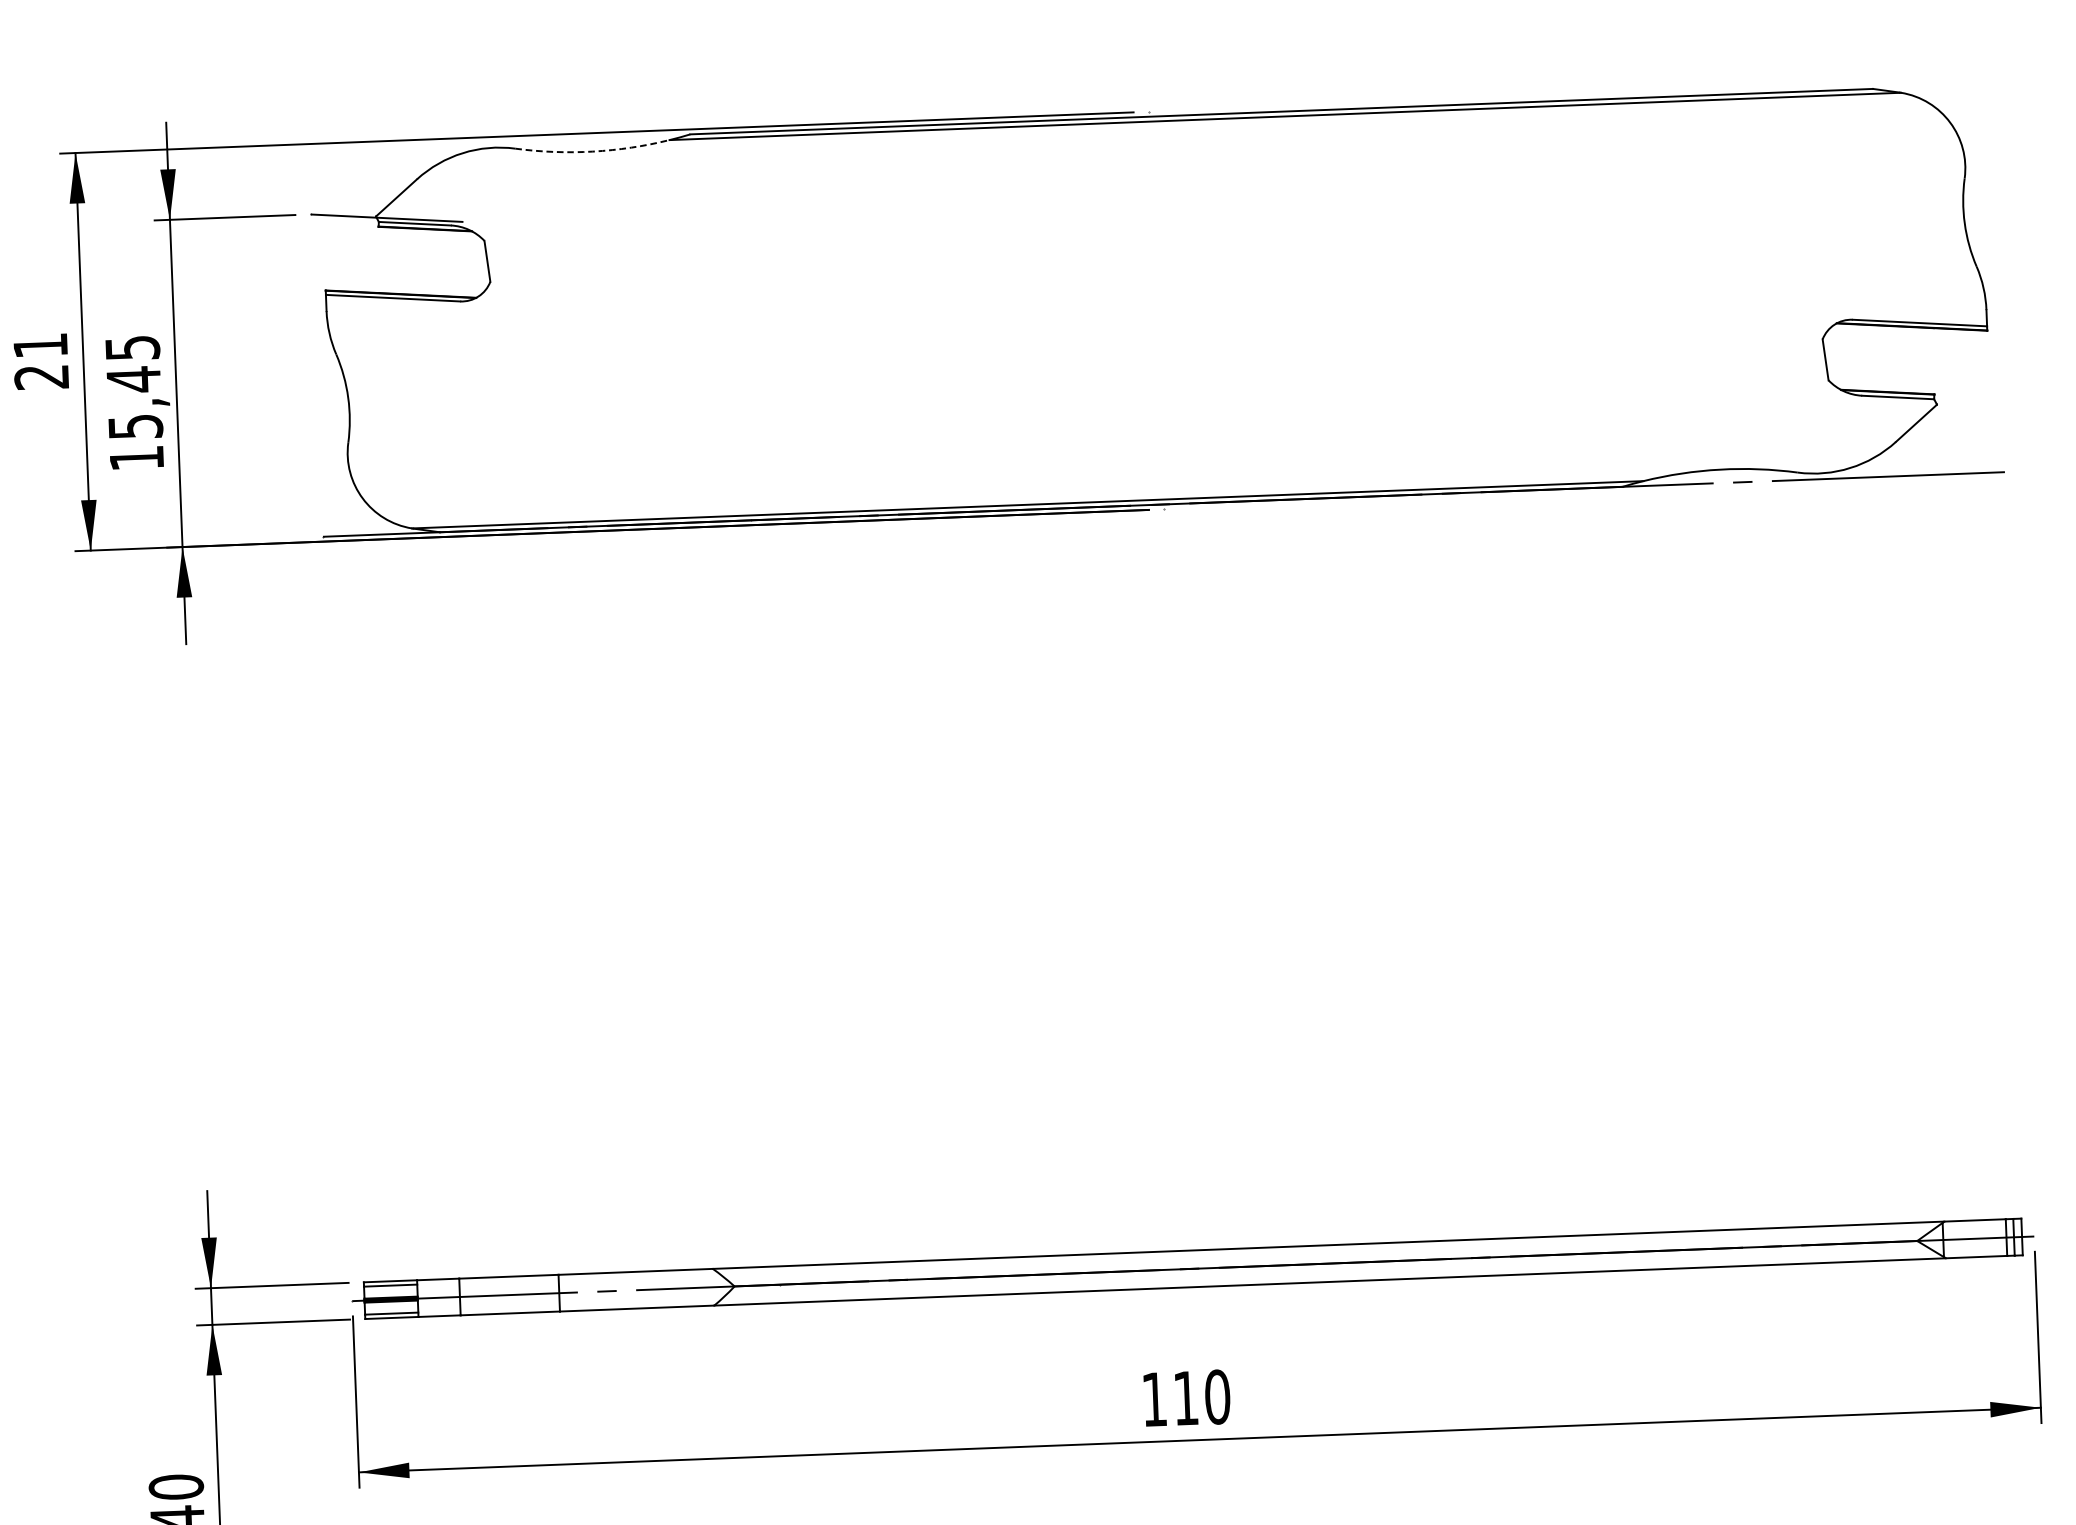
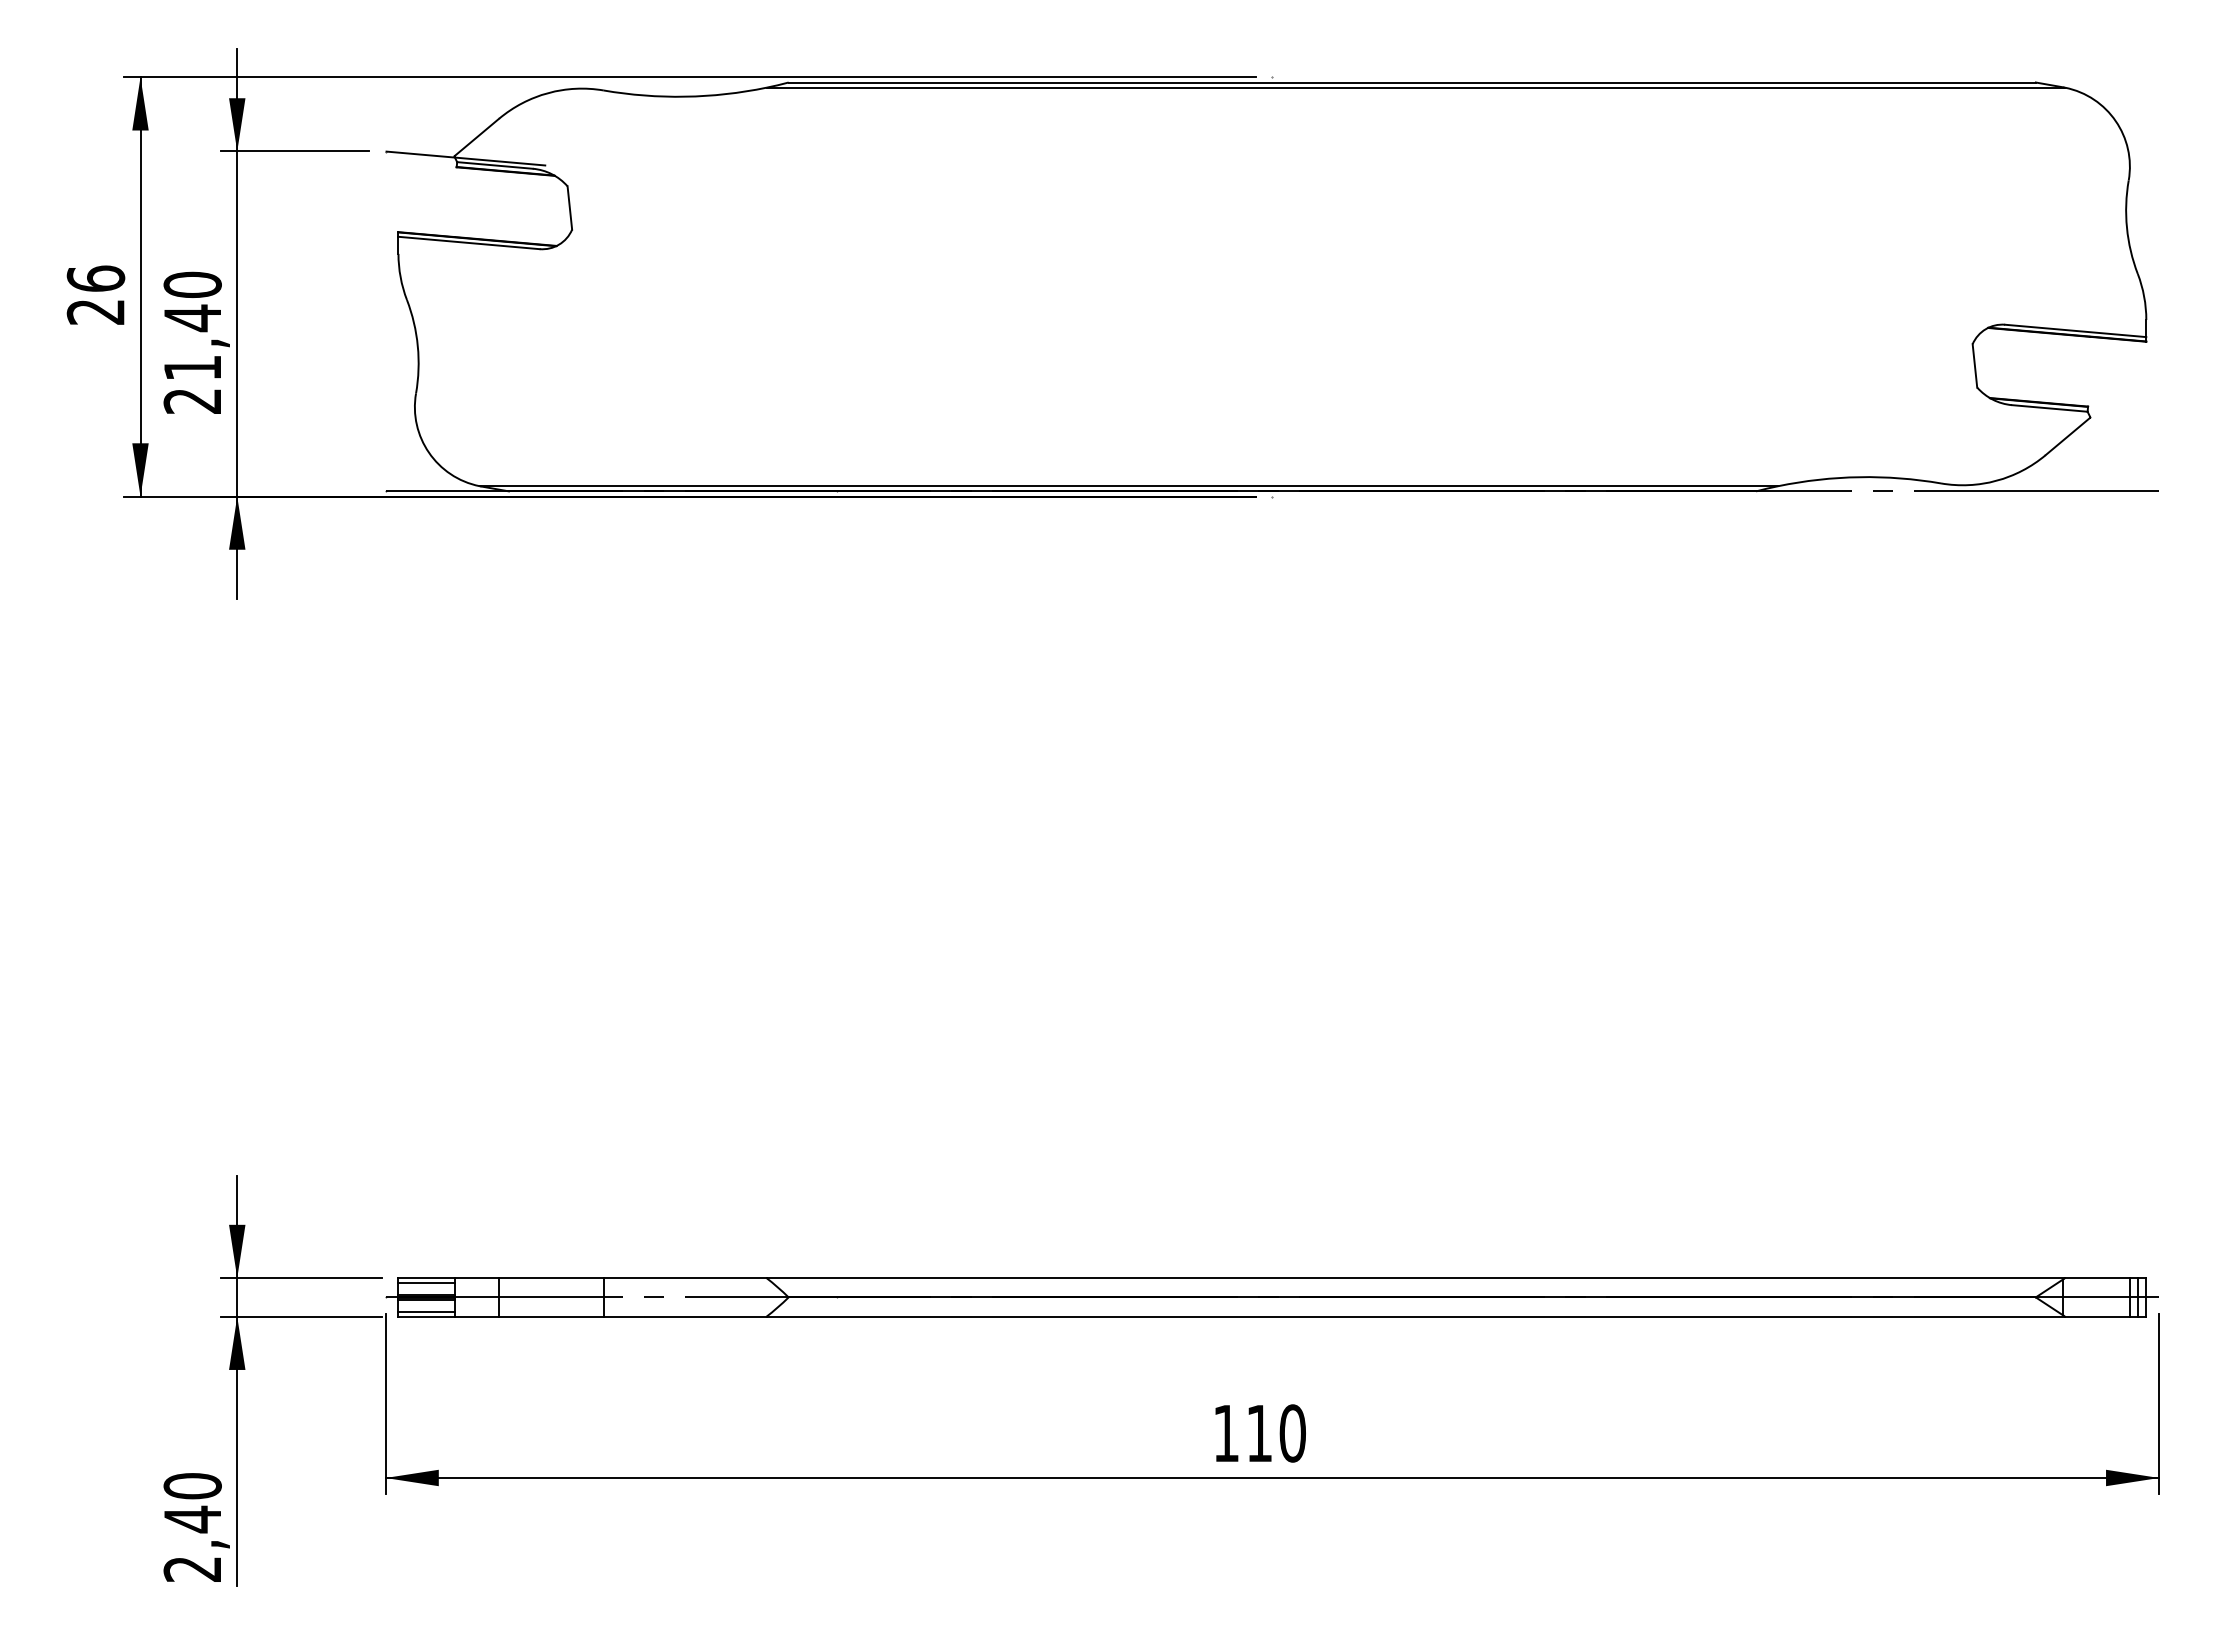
arc: (593, 151) -> (685, 96), dashed -> solid
text: (40, 345) -> (95, 278), 21 -> 26
text: (134, 402) -> (192, 342), 15,45 -> 21,40

